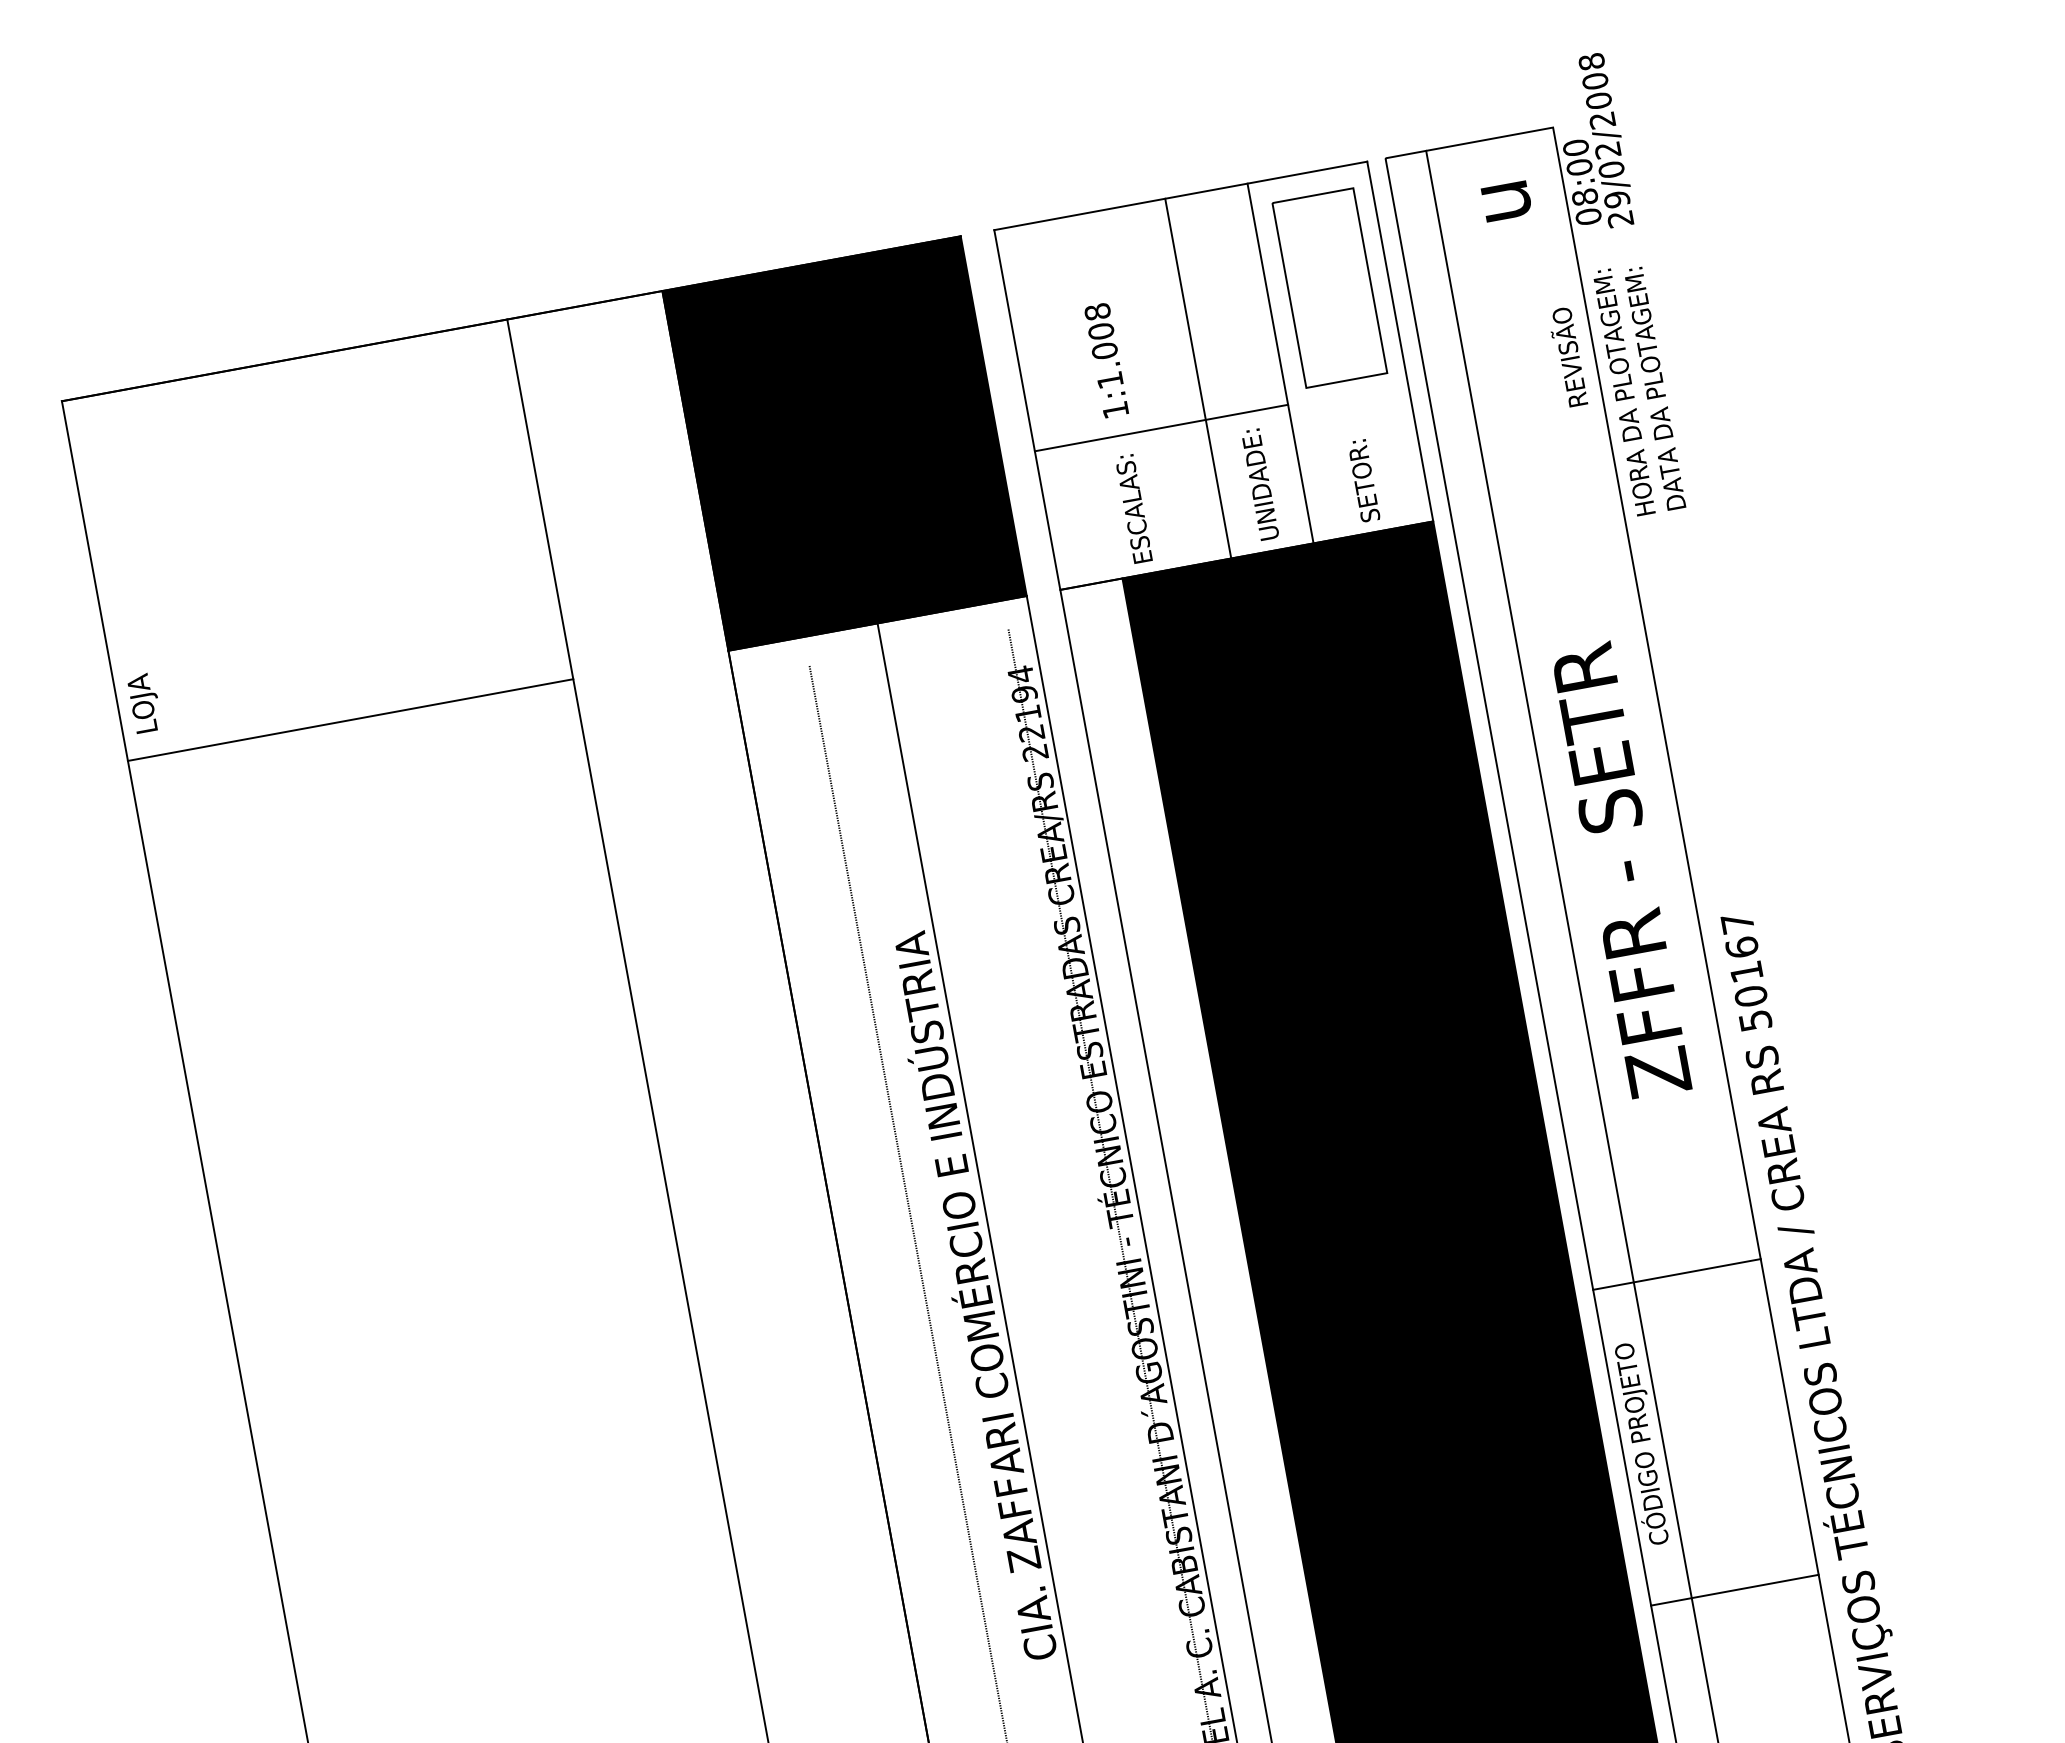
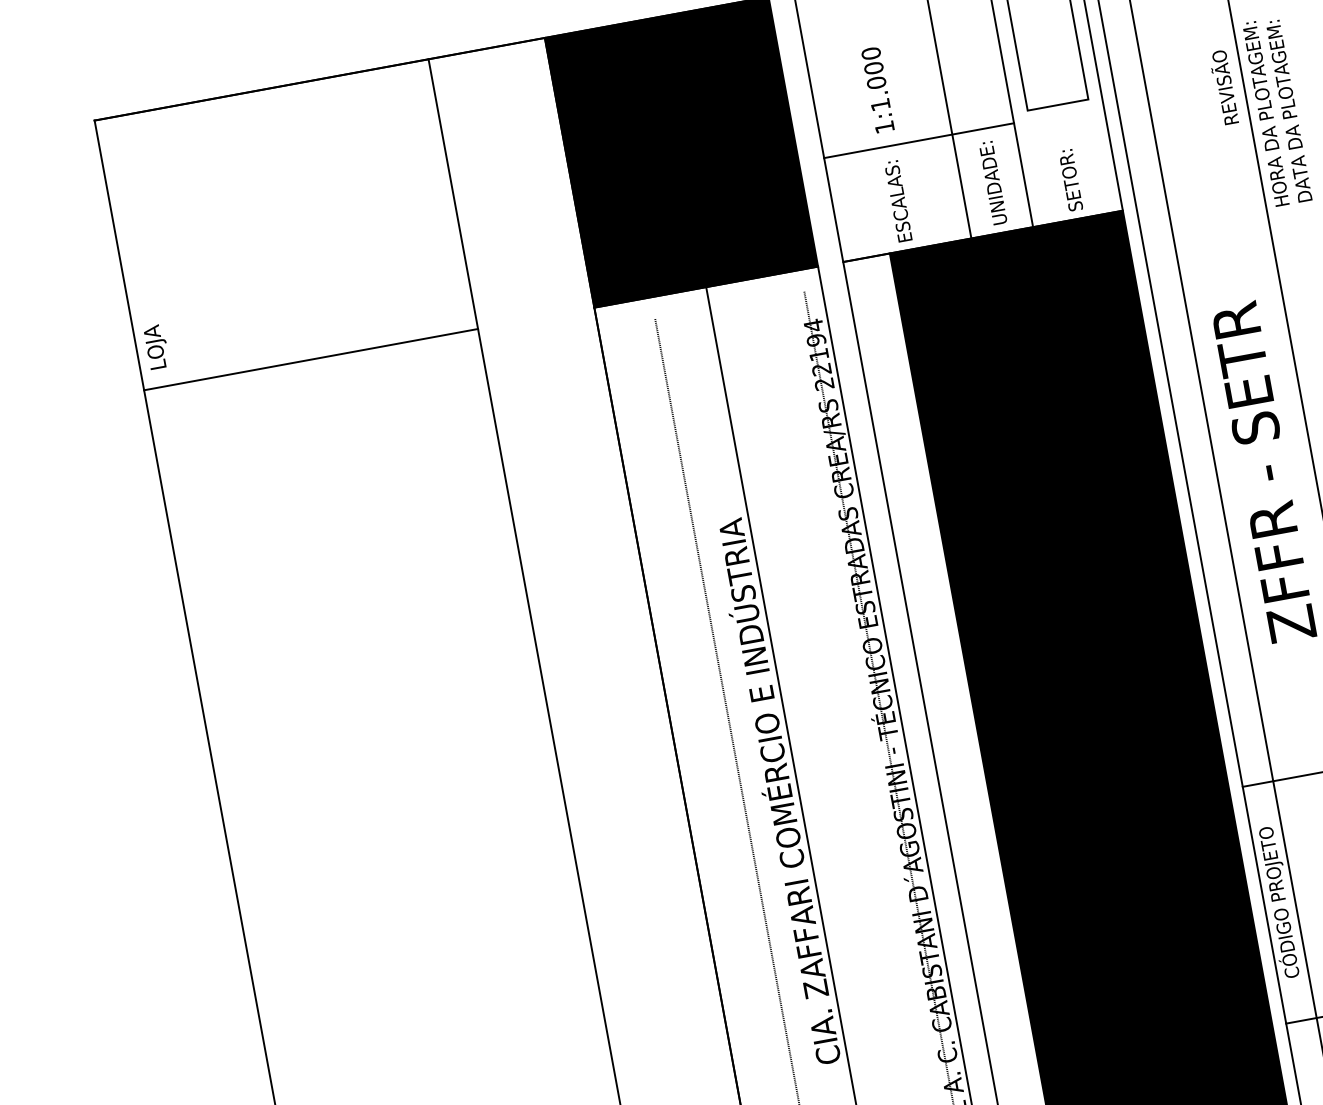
text: (1097, 311) -> (871, 53), 1:1.008 -> 1:1.000

